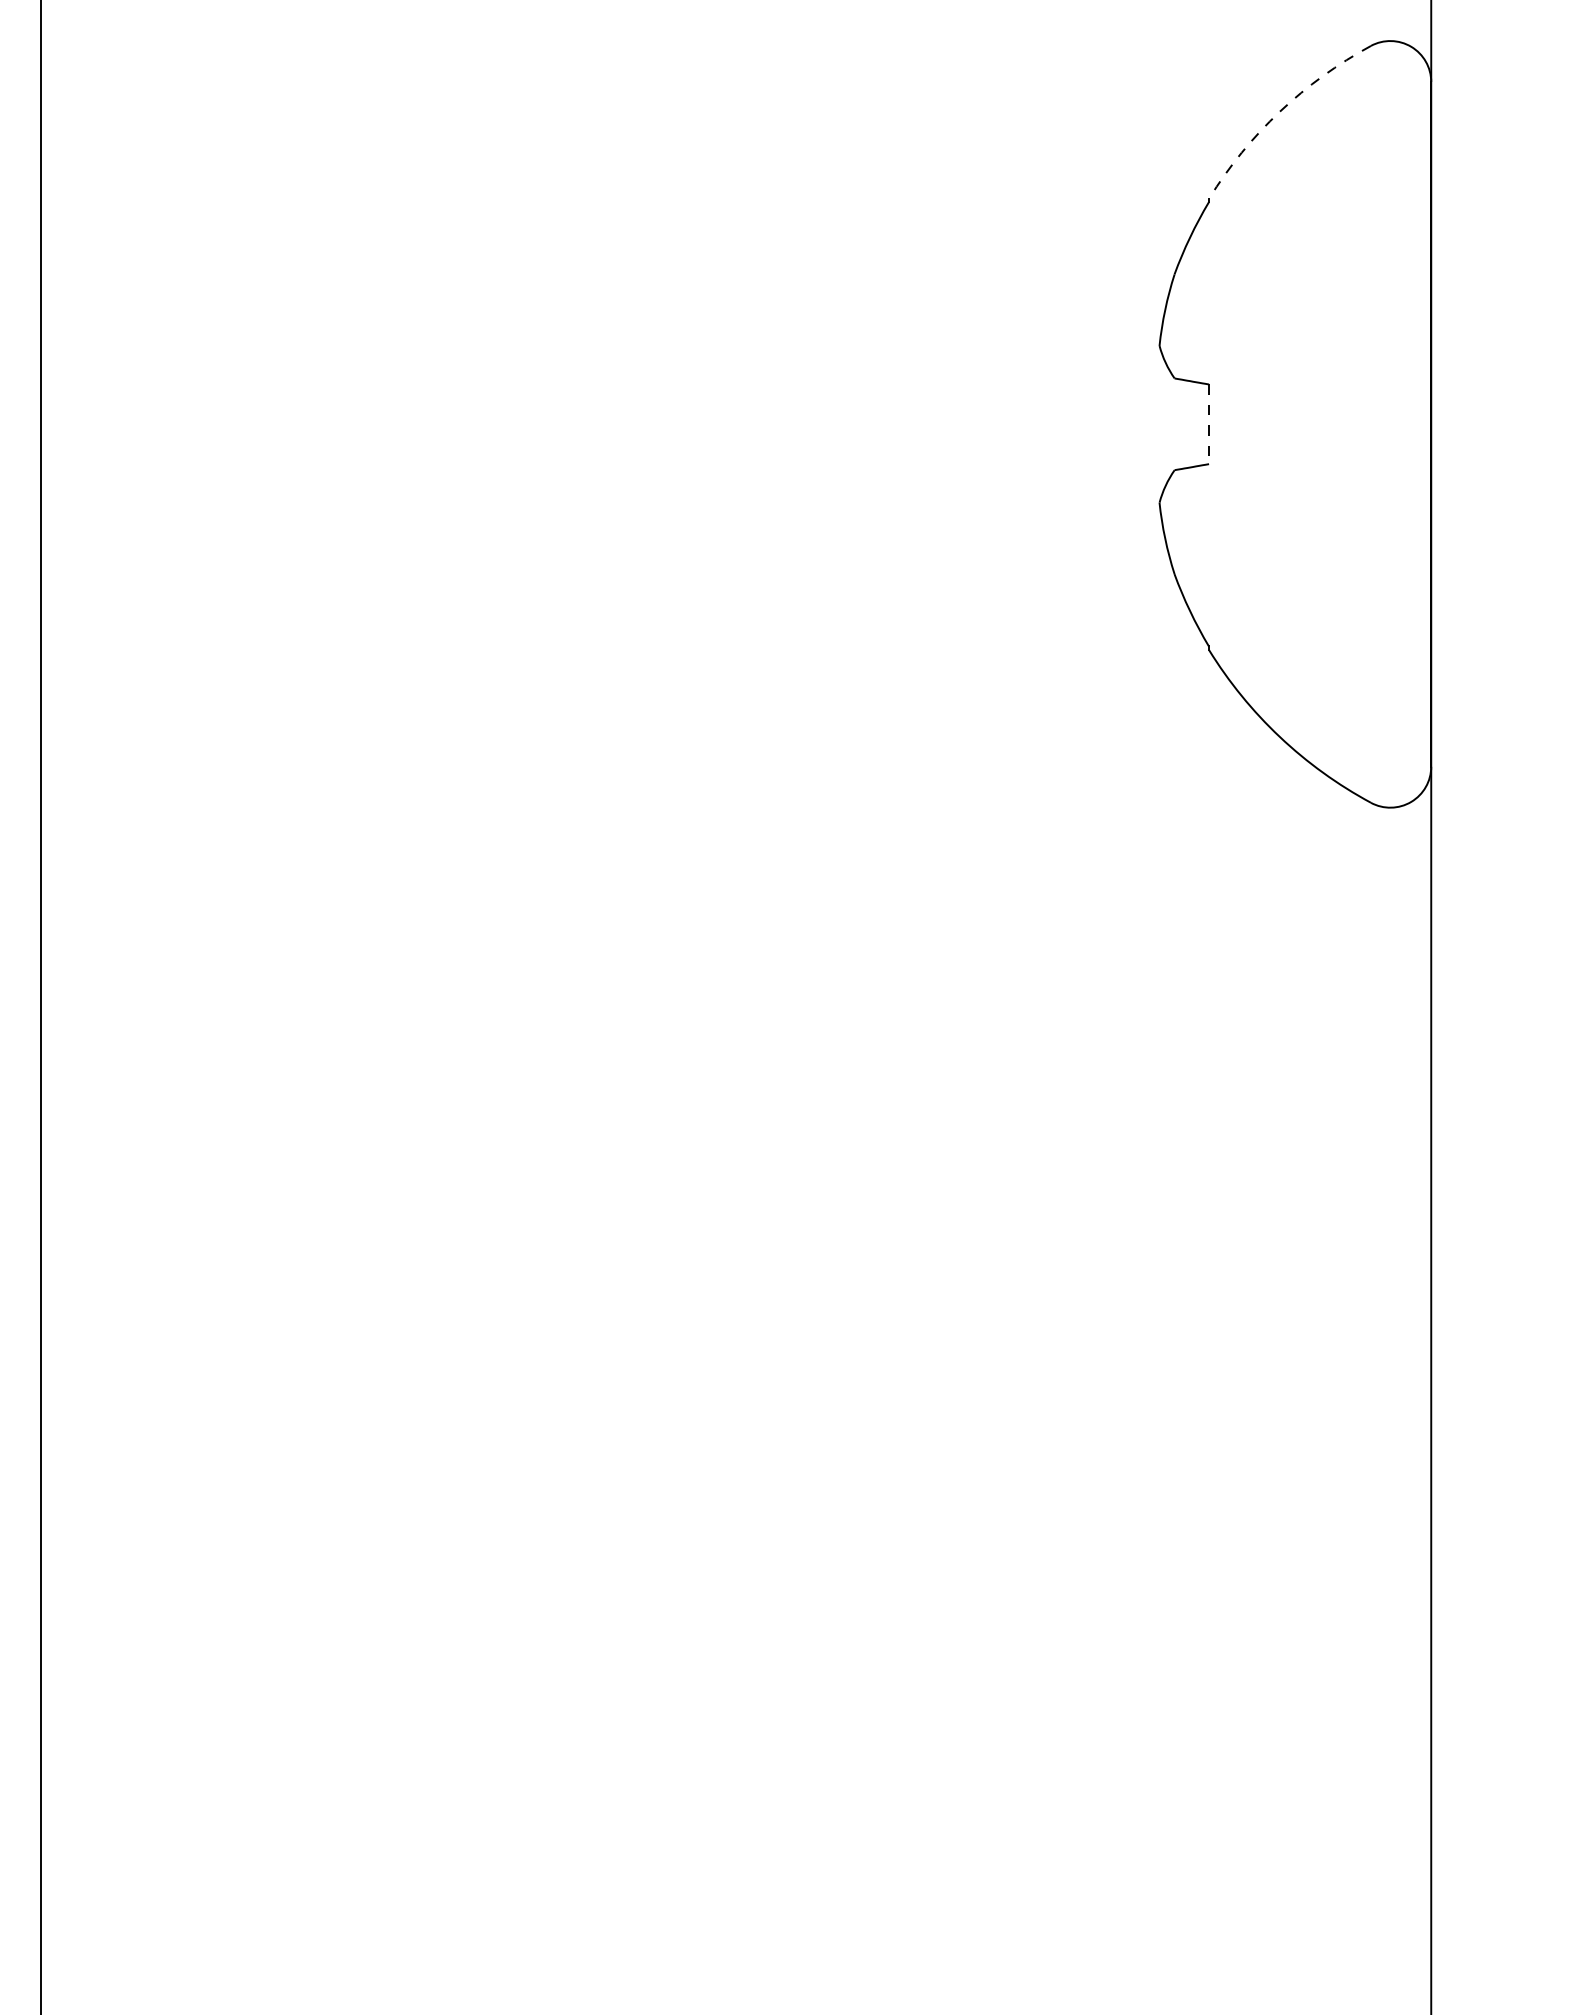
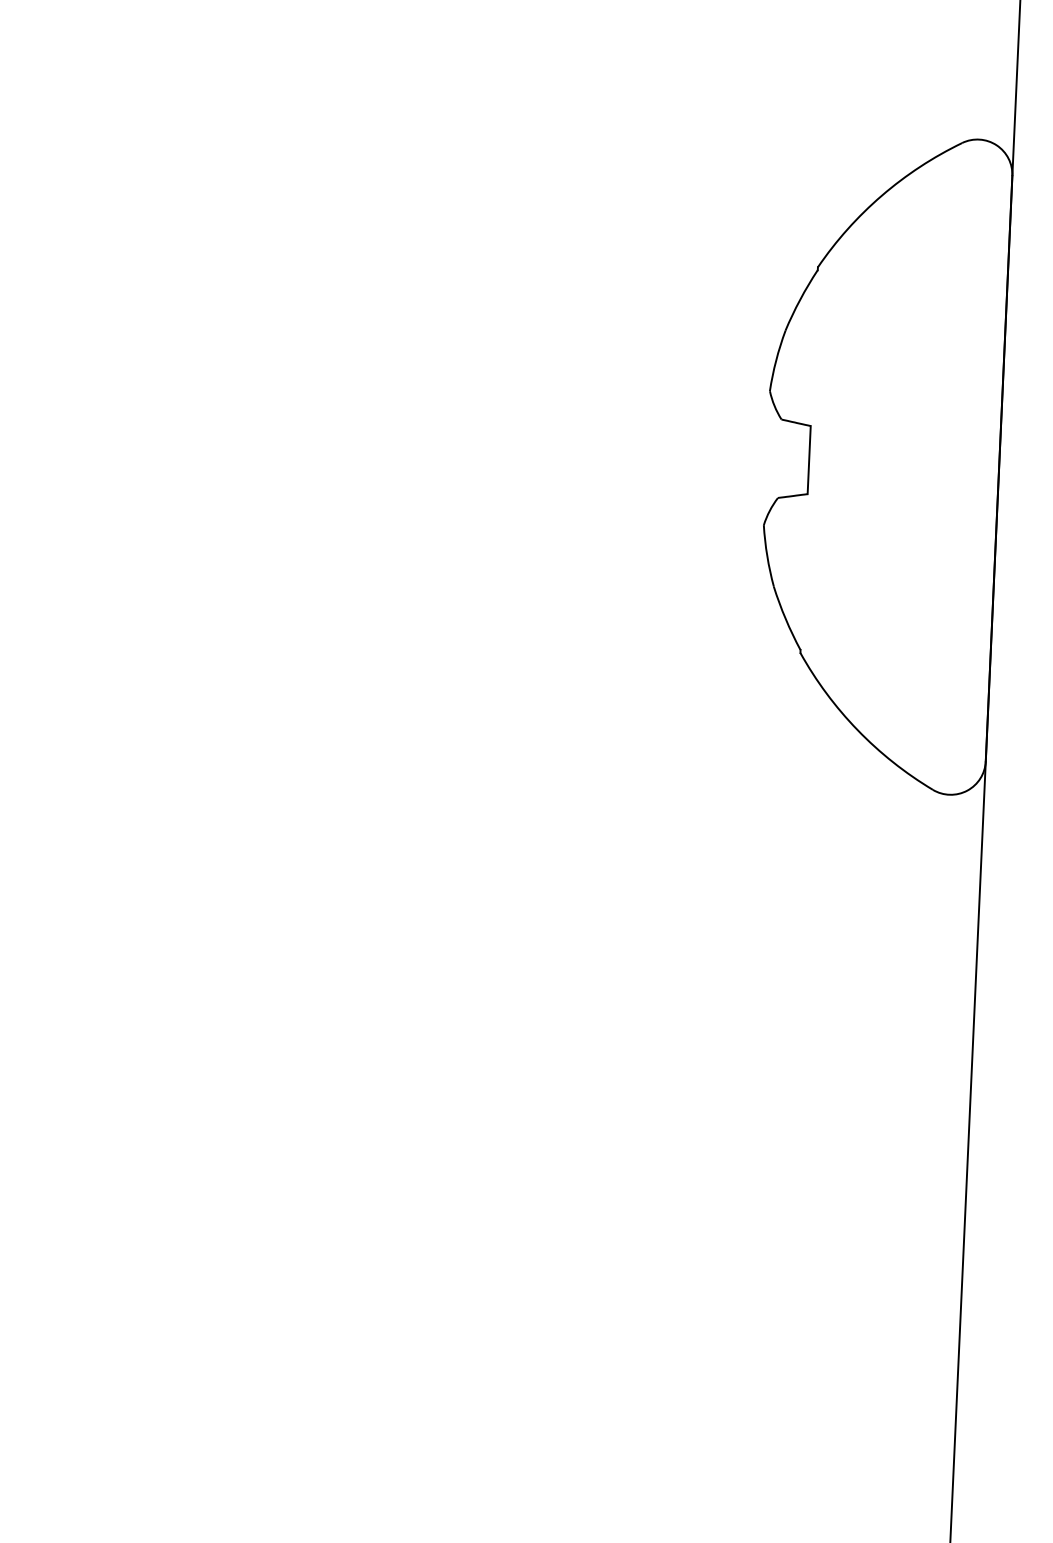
arc: (1279, 111) -> (881, 195), dashed -> solid
line: (1209, 424) -> (809, 460), dashed -> solid

